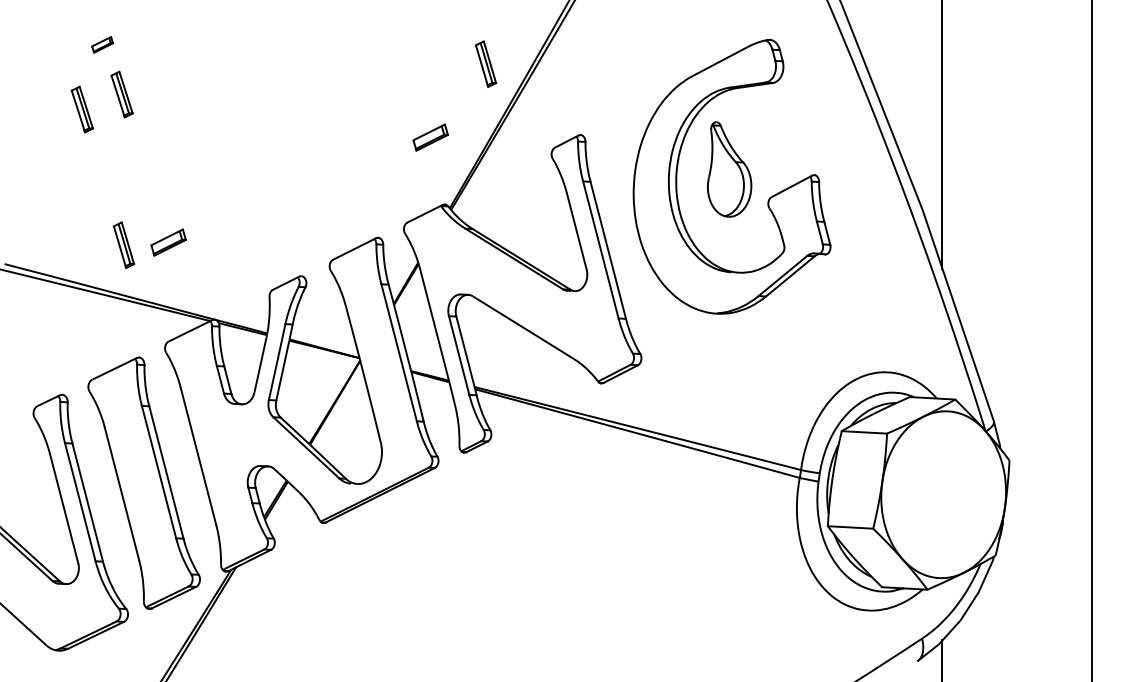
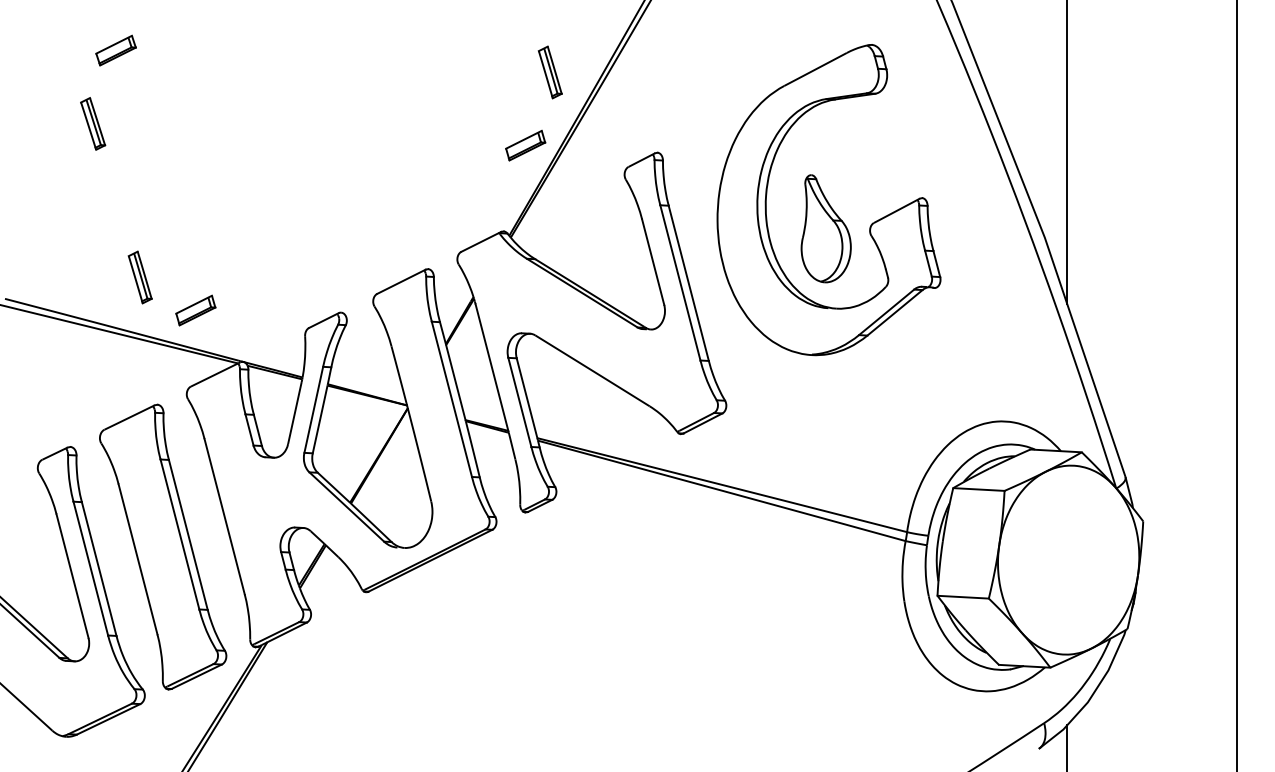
part: (102, 44) -> (115, 50), size x1.67
part: (122, 94) -> (138, 106), removed
part: (430, 137) -> (525, 145), moved
part: (728, 169) -> (825, 228), moved
part: (168, 242) -> (195, 310), moved

